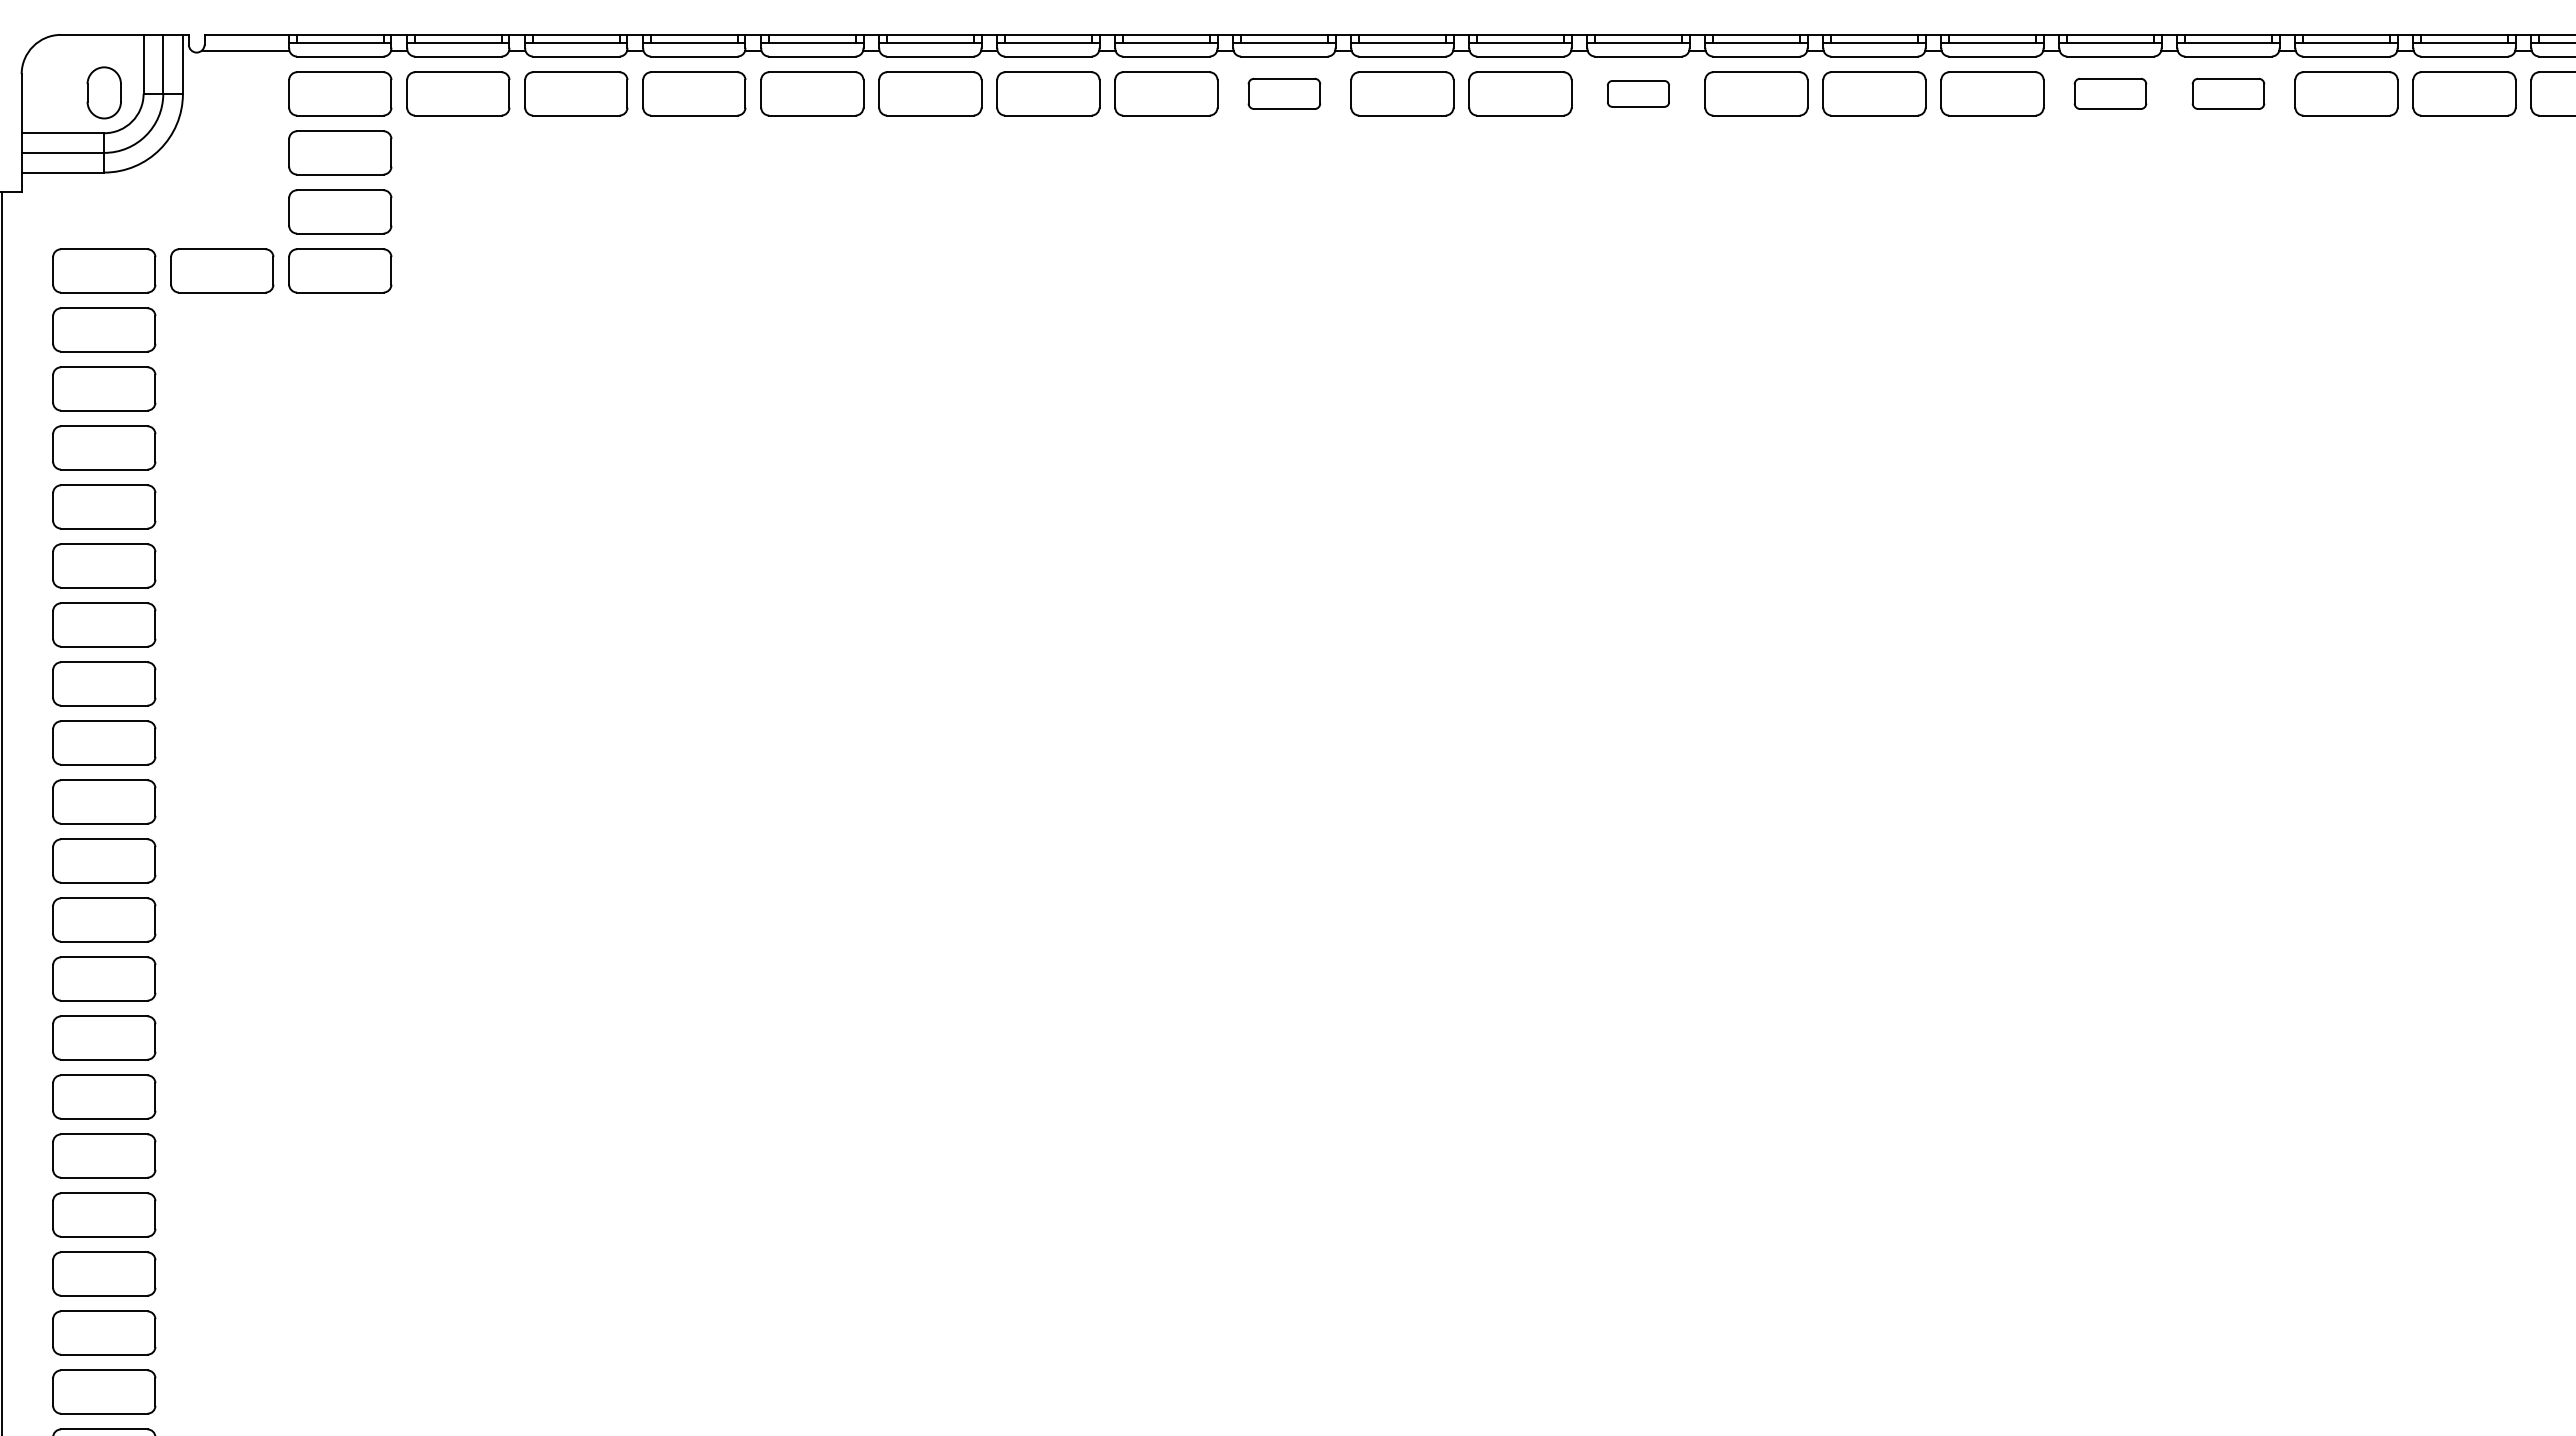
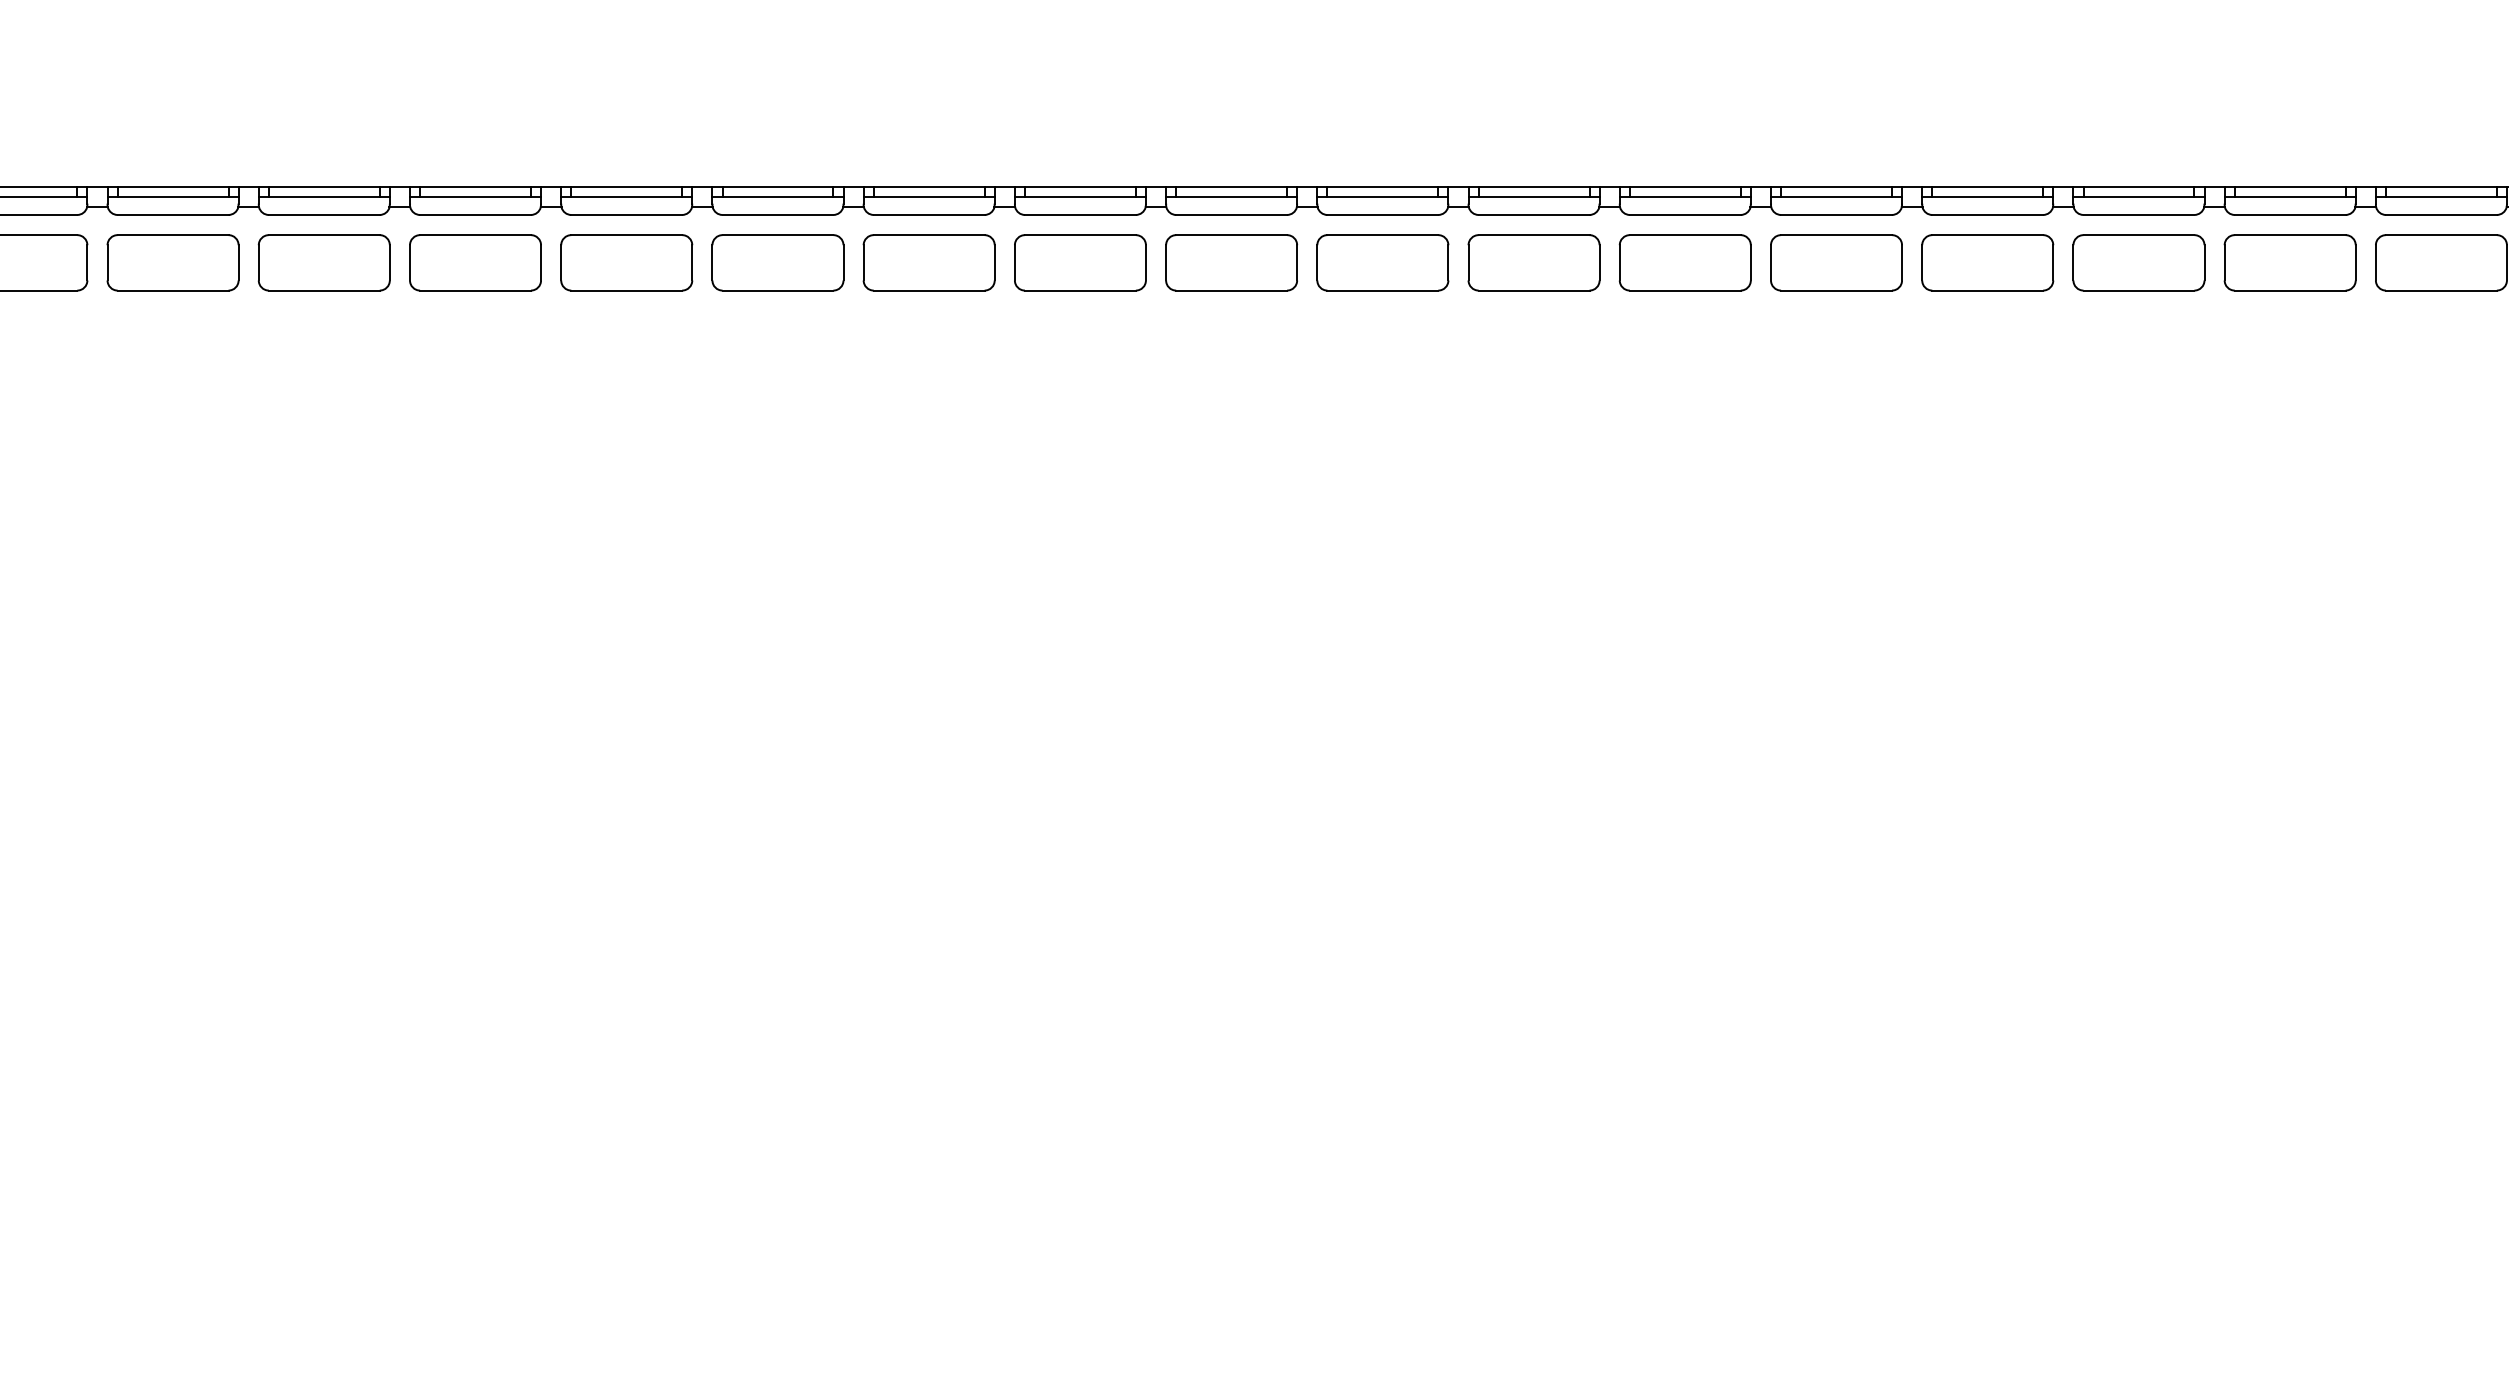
part: (1284, 93) -> (626, 262), size x1.43
part: (1638, 93) -> (1080, 262), size x1.67
part: (2110, 93) -> (1685, 262), size x1.43
part: (2228, 93) -> (1836, 262), size x1.43

